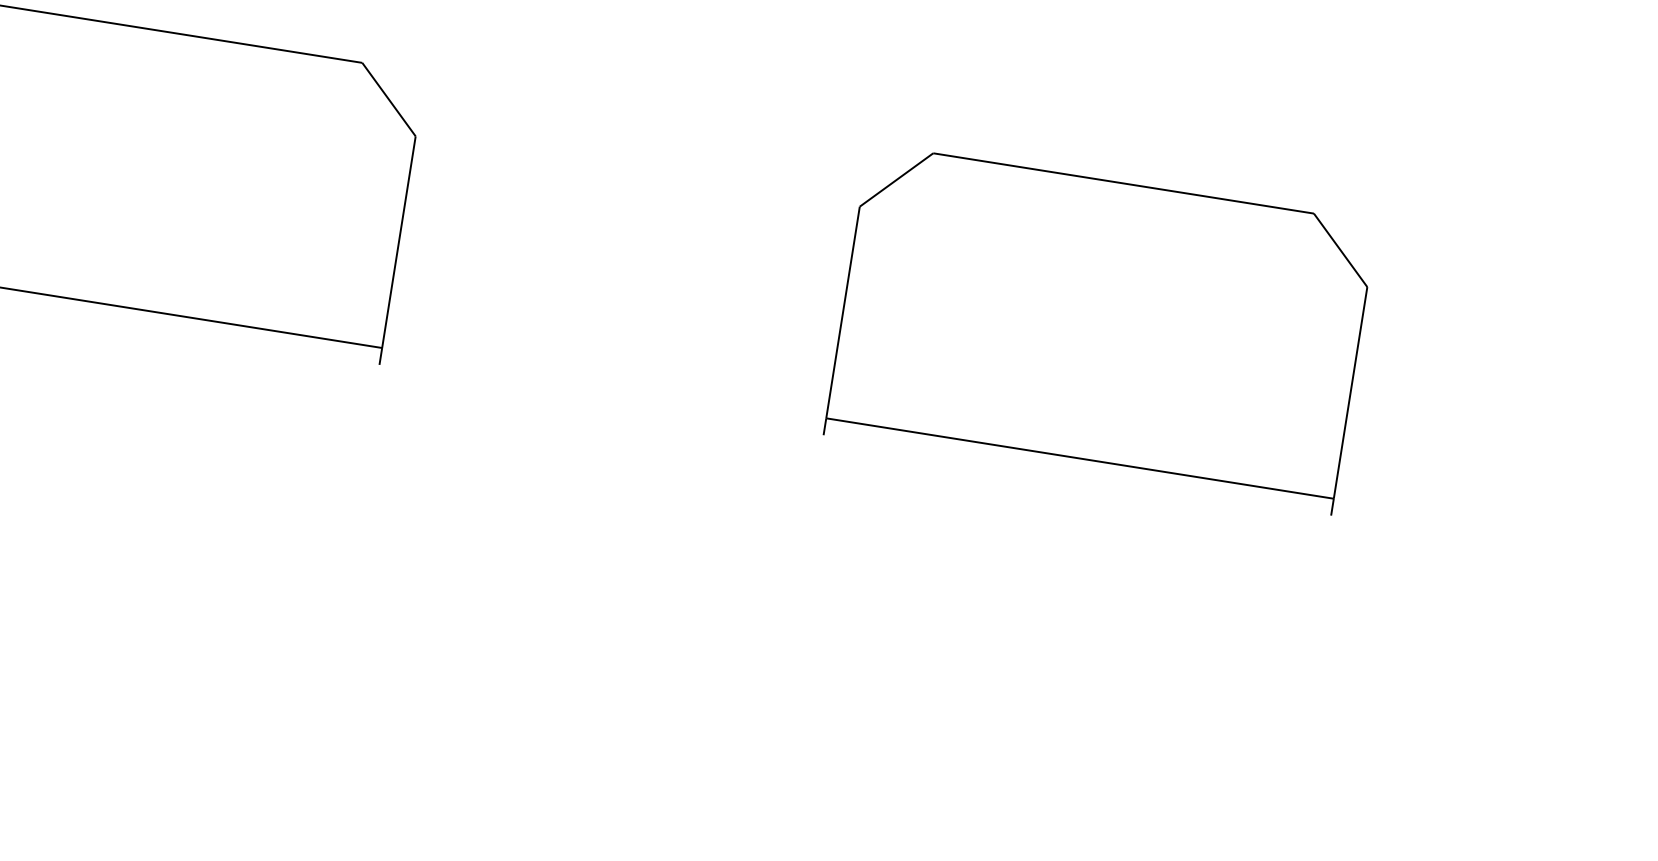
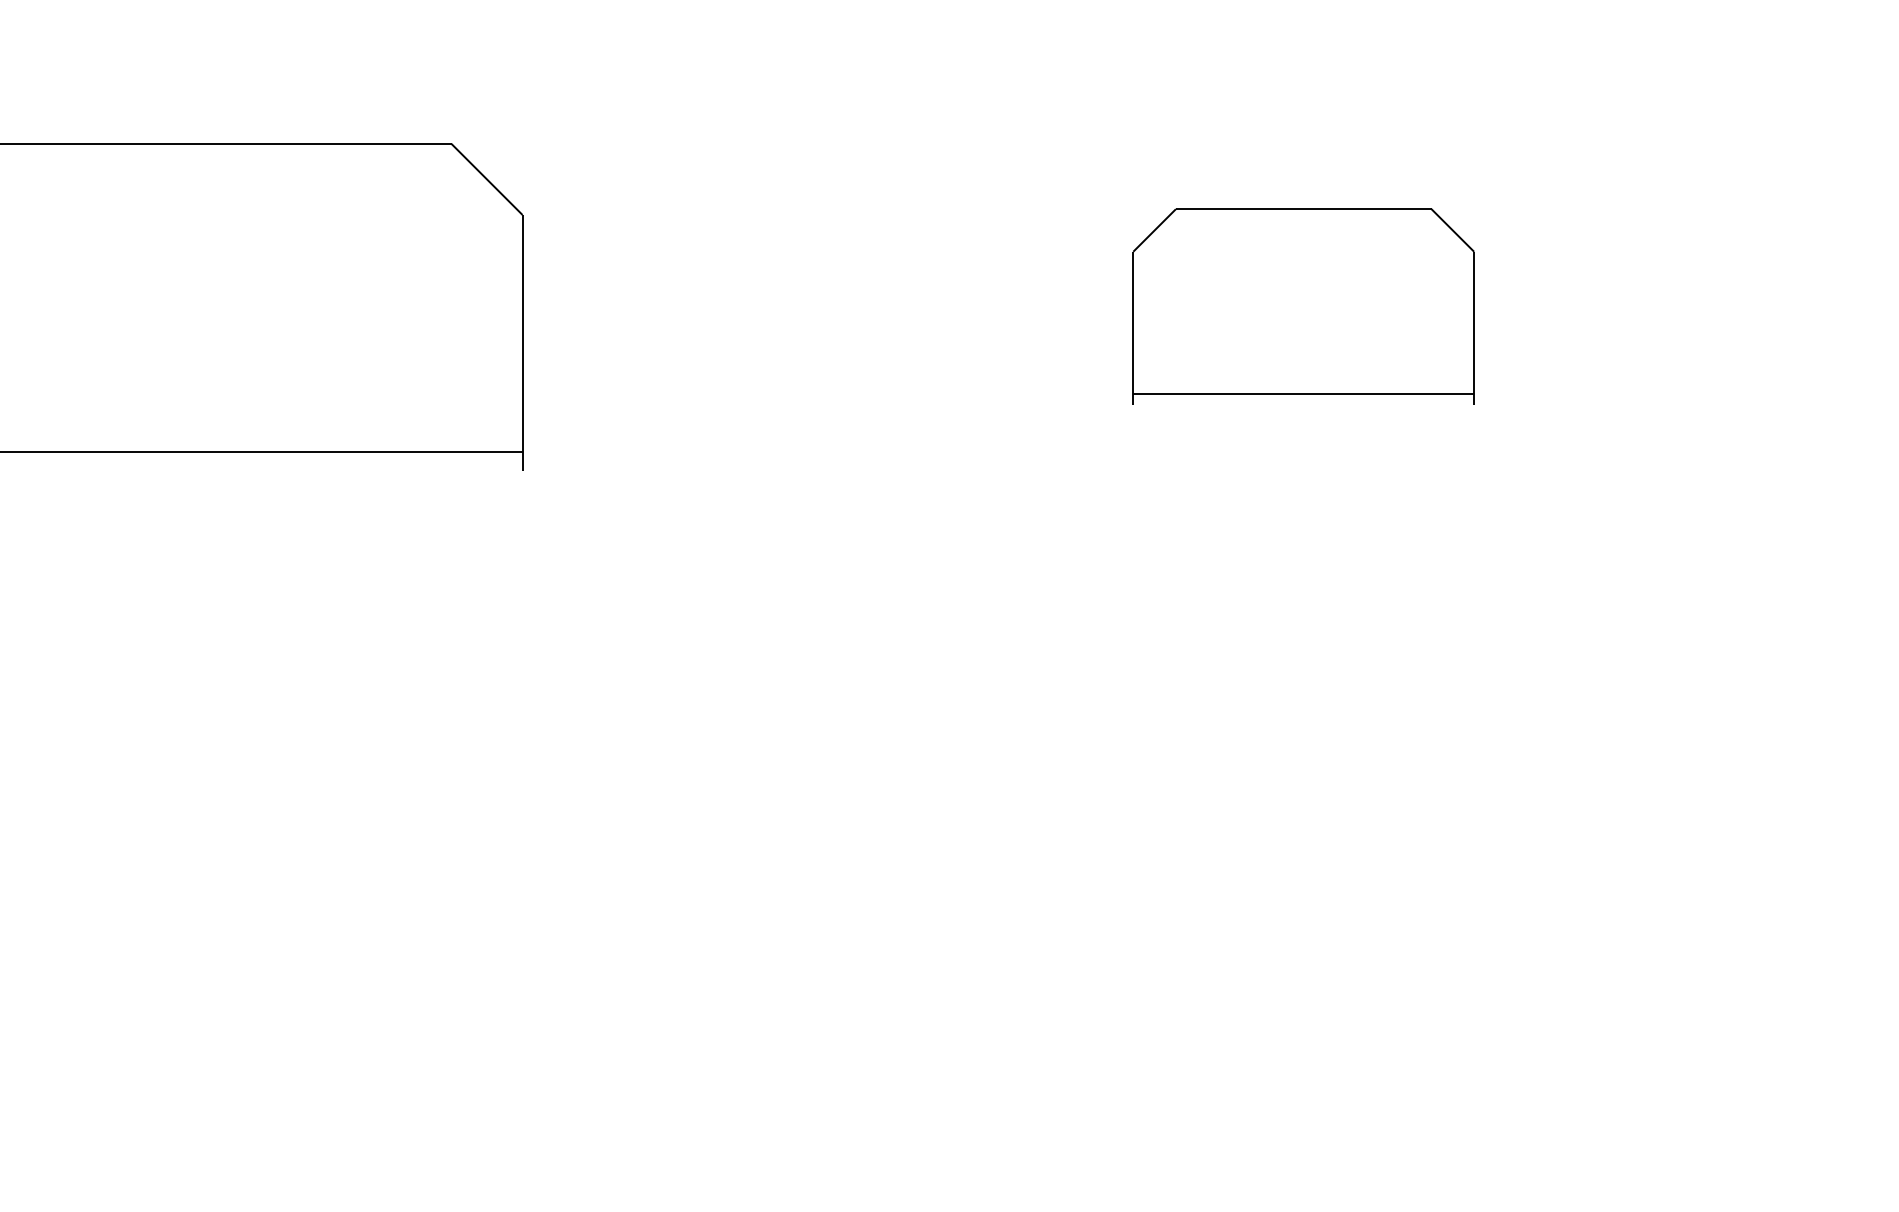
part: (1100, 328) -> (1303, 306), size x0.6

